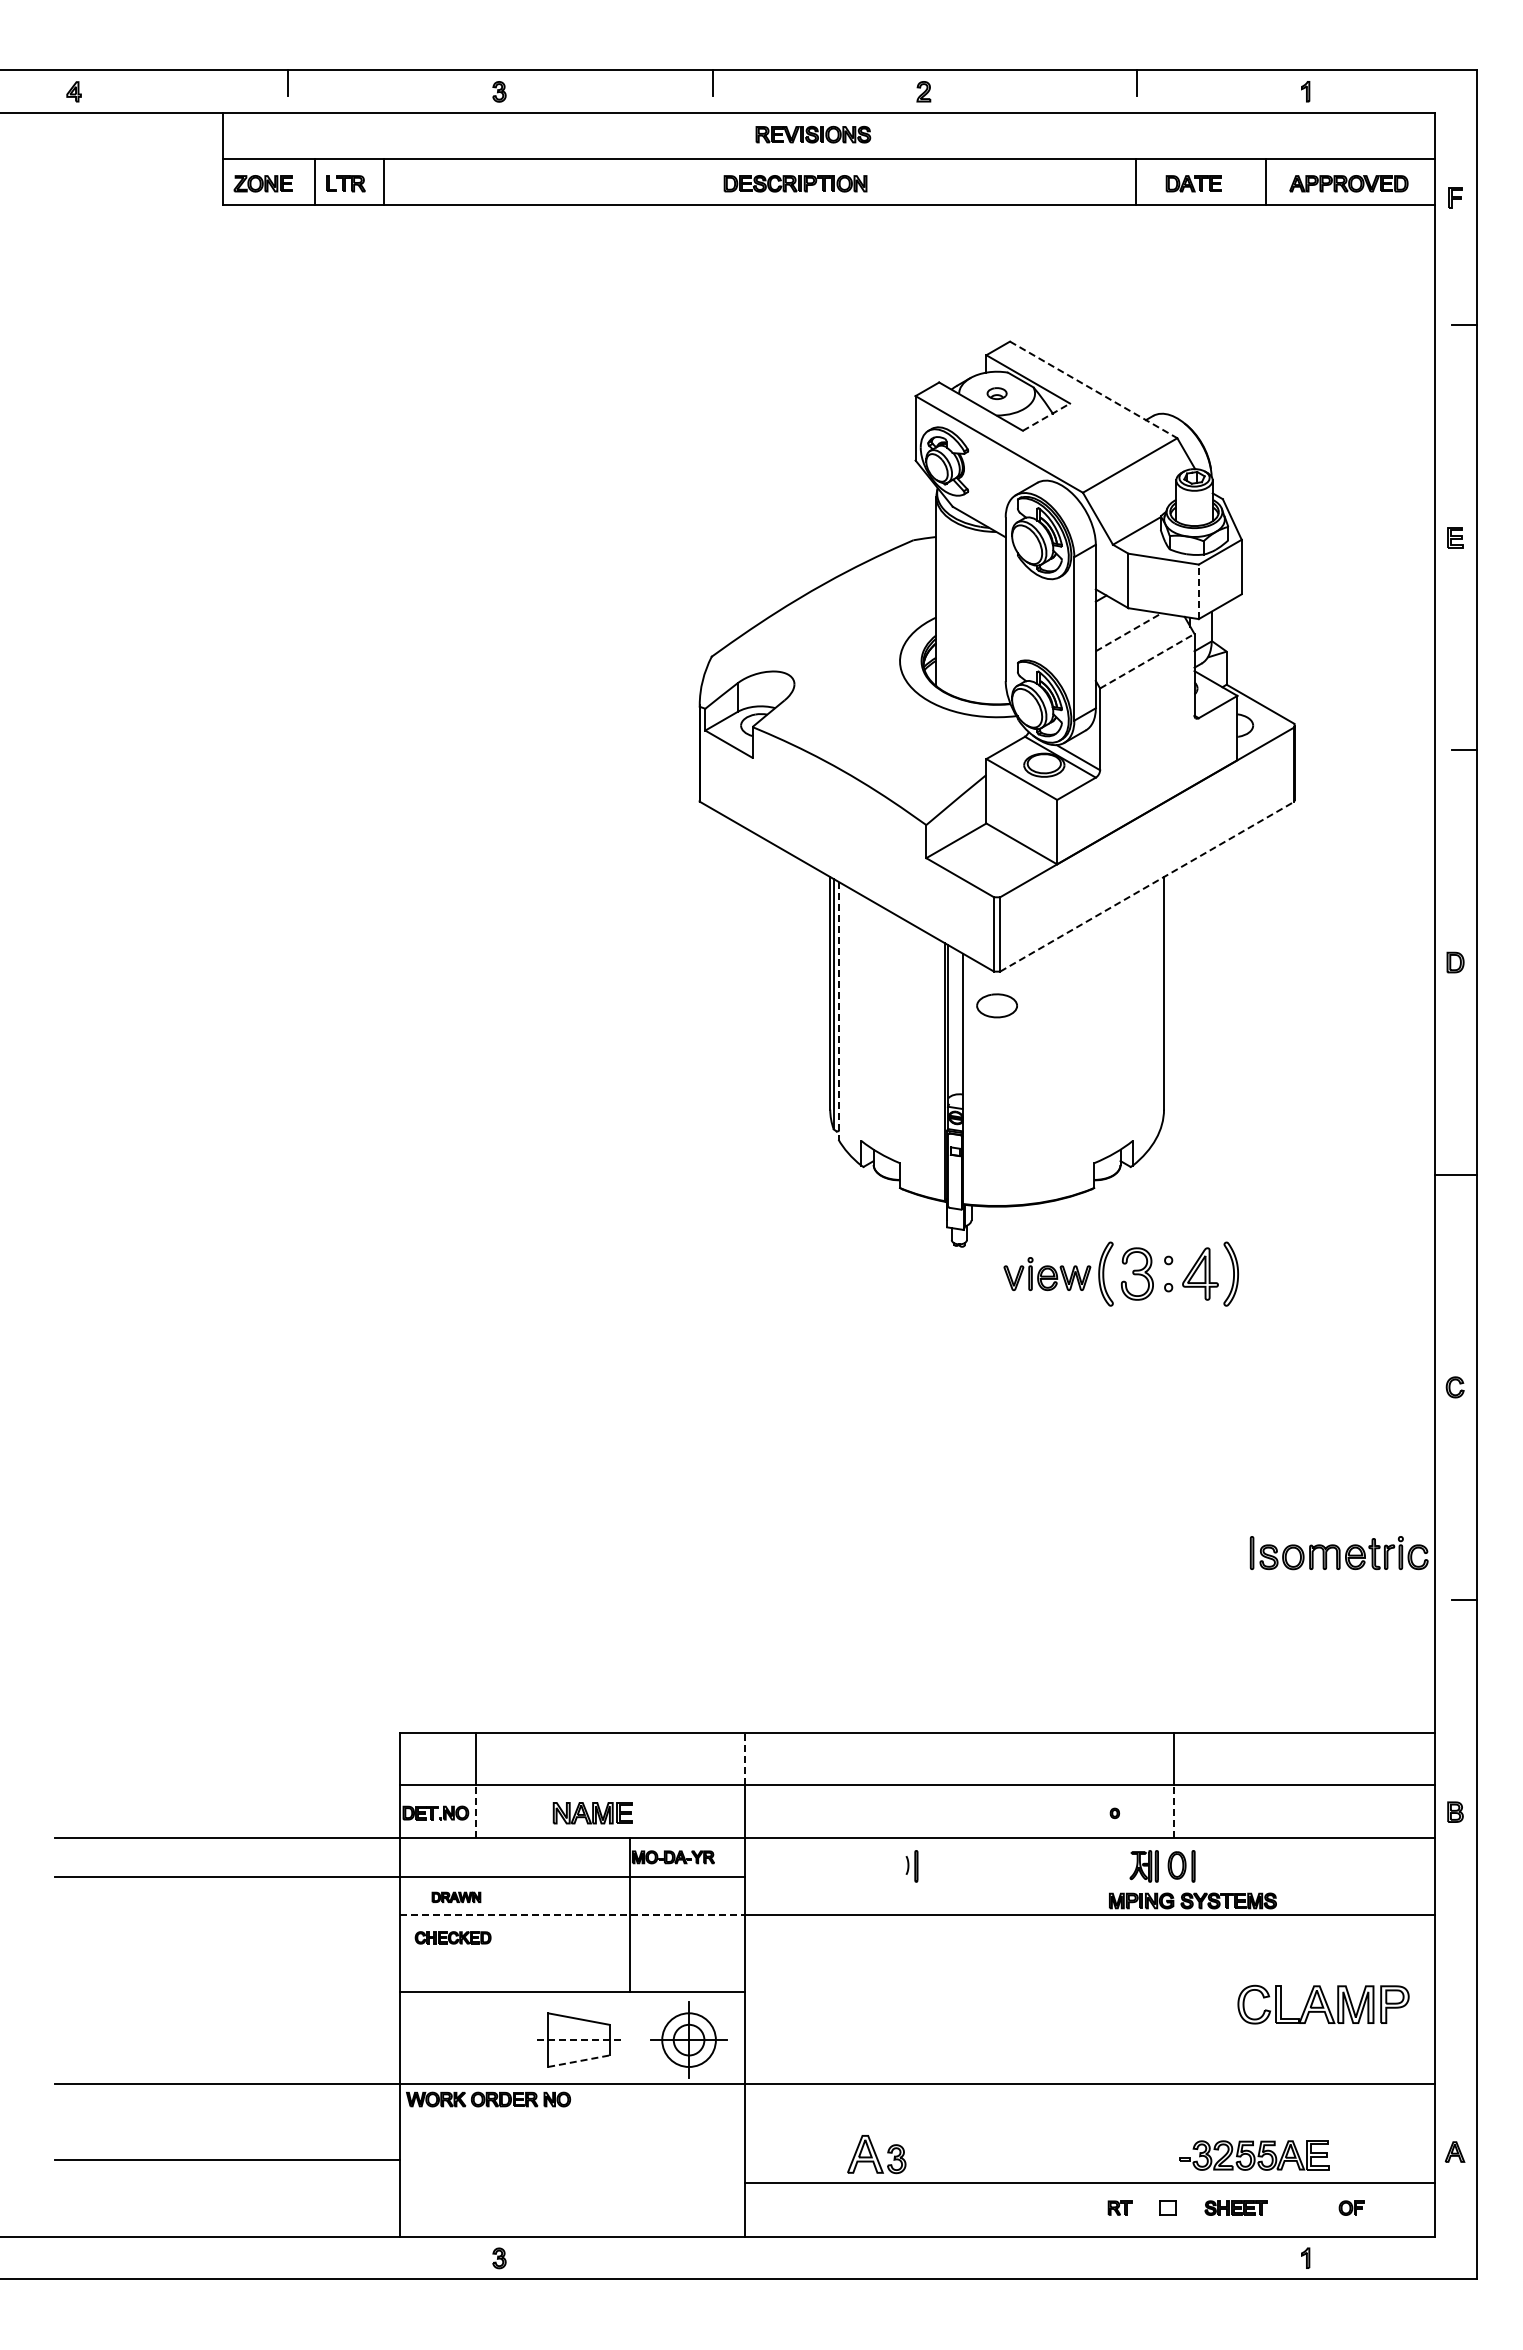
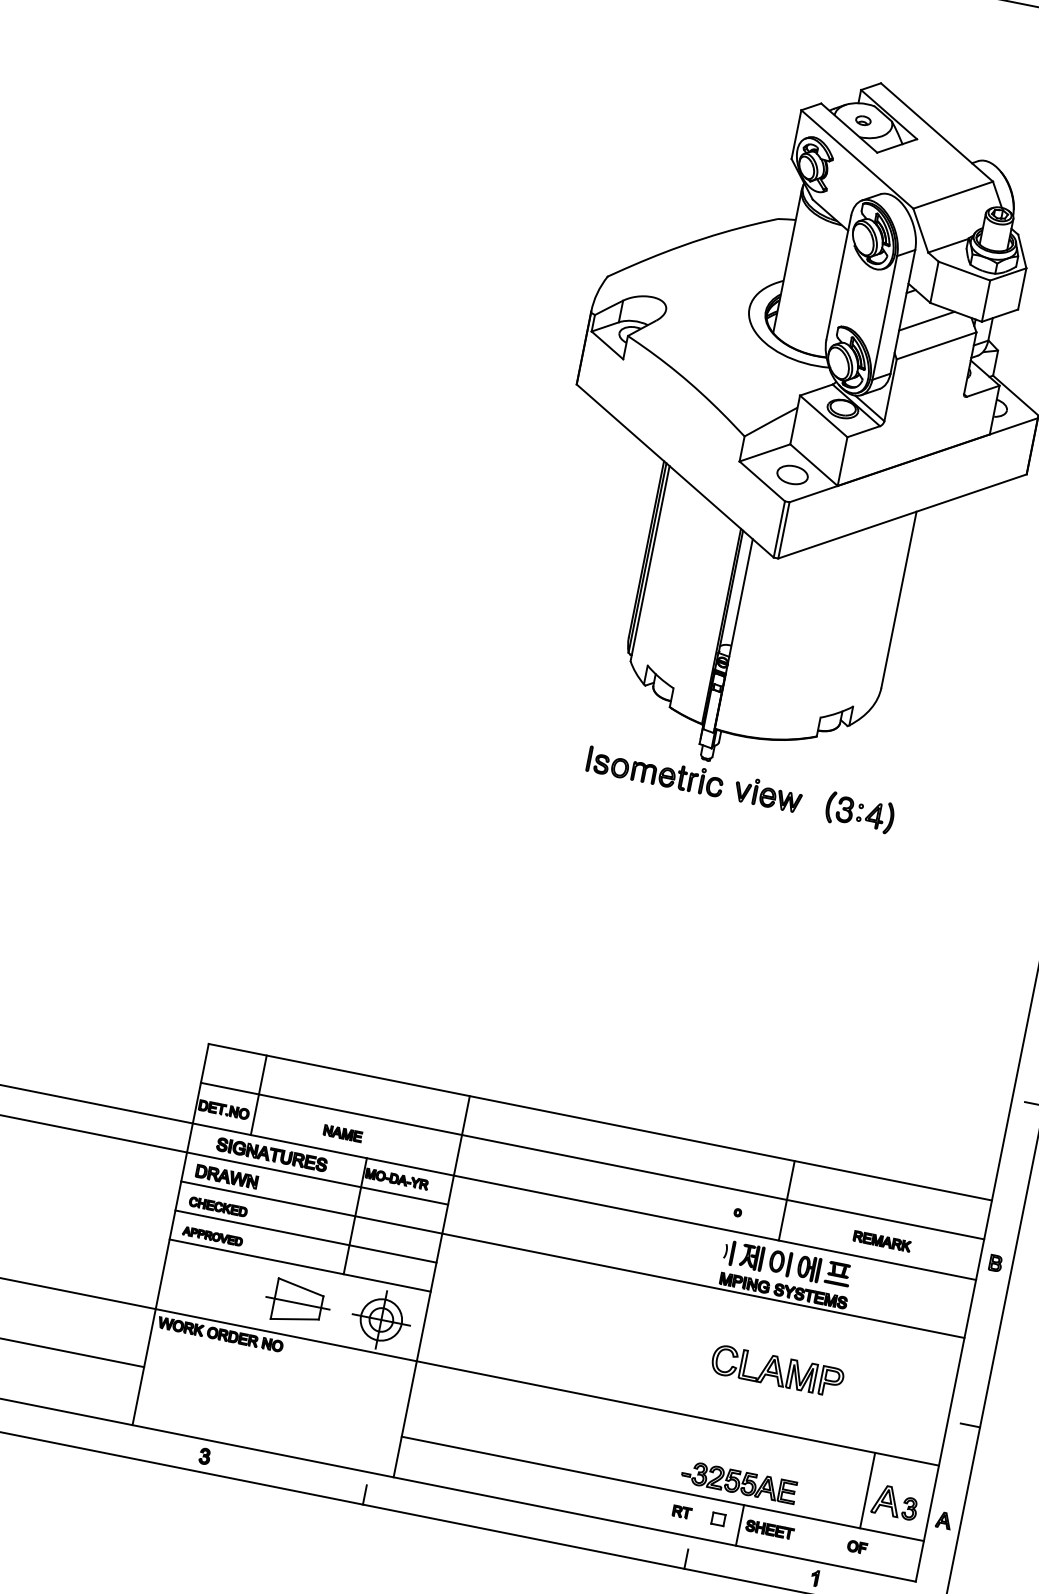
line: (1093, 389) -> (936, 132), dashed -> solid
line: (1046, 416) -> (897, 145), dashed -> solid
line: (1198, 591) -> (985, 300), dashed -> solid
line: (1128, 632) -> (926, 321), dashed -> solid
line: (1147, 661) -> (936, 346), dashed -> solid
line: (1147, 886) -> (902, 516), dashed -> solid
part: (996, 1005) -> (792, 474), moved
line: (838, 1010) -> (650, 563), dashed -> solid
part: (1168, 1273) -> (860, 812), size x0.62
part: (1338, 1553) -> (654, 772), moved
line: (744, 1758) -> (465, 1115), dashed -> solid
line: (476, 1811) -> (255, 1114), dashed -> solid
line: (1174, 1811) -> (783, 1220), dashed -> solid
part: (592, 1812) -> (342, 1133), size x0.62
part: (1305, 1812) -> (882, 1240), added
part: (507, 1857) -> (271, 1154), added
part: (911, 1866) -> (728, 1252), moved
part: (1239, 1866) -> (824, 1271), added
part: (456, 1897) -> (226, 1176), size x1.67
line: (572, 1914) -> (312, 1207), dashed -> solid
line: (571, 1953) -> (305, 1236), added
part: (453, 1976) -> (212, 1236), added
part: (1323, 2004) -> (777, 1371), moved
line: (1464, 2024) -> (970, 1425), added
line: (578, 2040) -> (297, 1303), dashed -> solid
line: (579, 2061) -> (295, 1319), dashed -> solid
line: (1350, 2133) -> (867, 1490), added
part: (876, 2154) -> (895, 1502), moved
part: (1254, 2155) -> (739, 1482), moved
line: (1197, 2210) -> (740, 1525), added
line: (712, 2266) -> (364, 1494), added
line: (1137, 2266) -> (686, 1559), added

